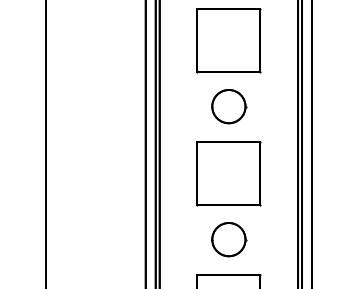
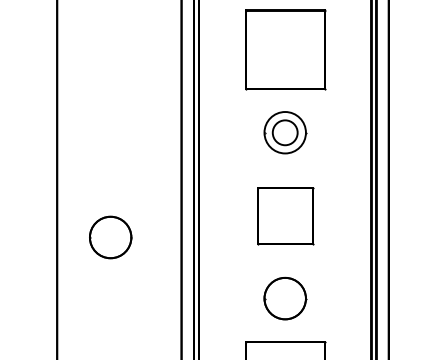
circle: (228, 106) -> (284, 132), size x0.6
part: (228, 173) -> (284, 216), size x0.7
part: (89, 190) -> (111, 237), added

